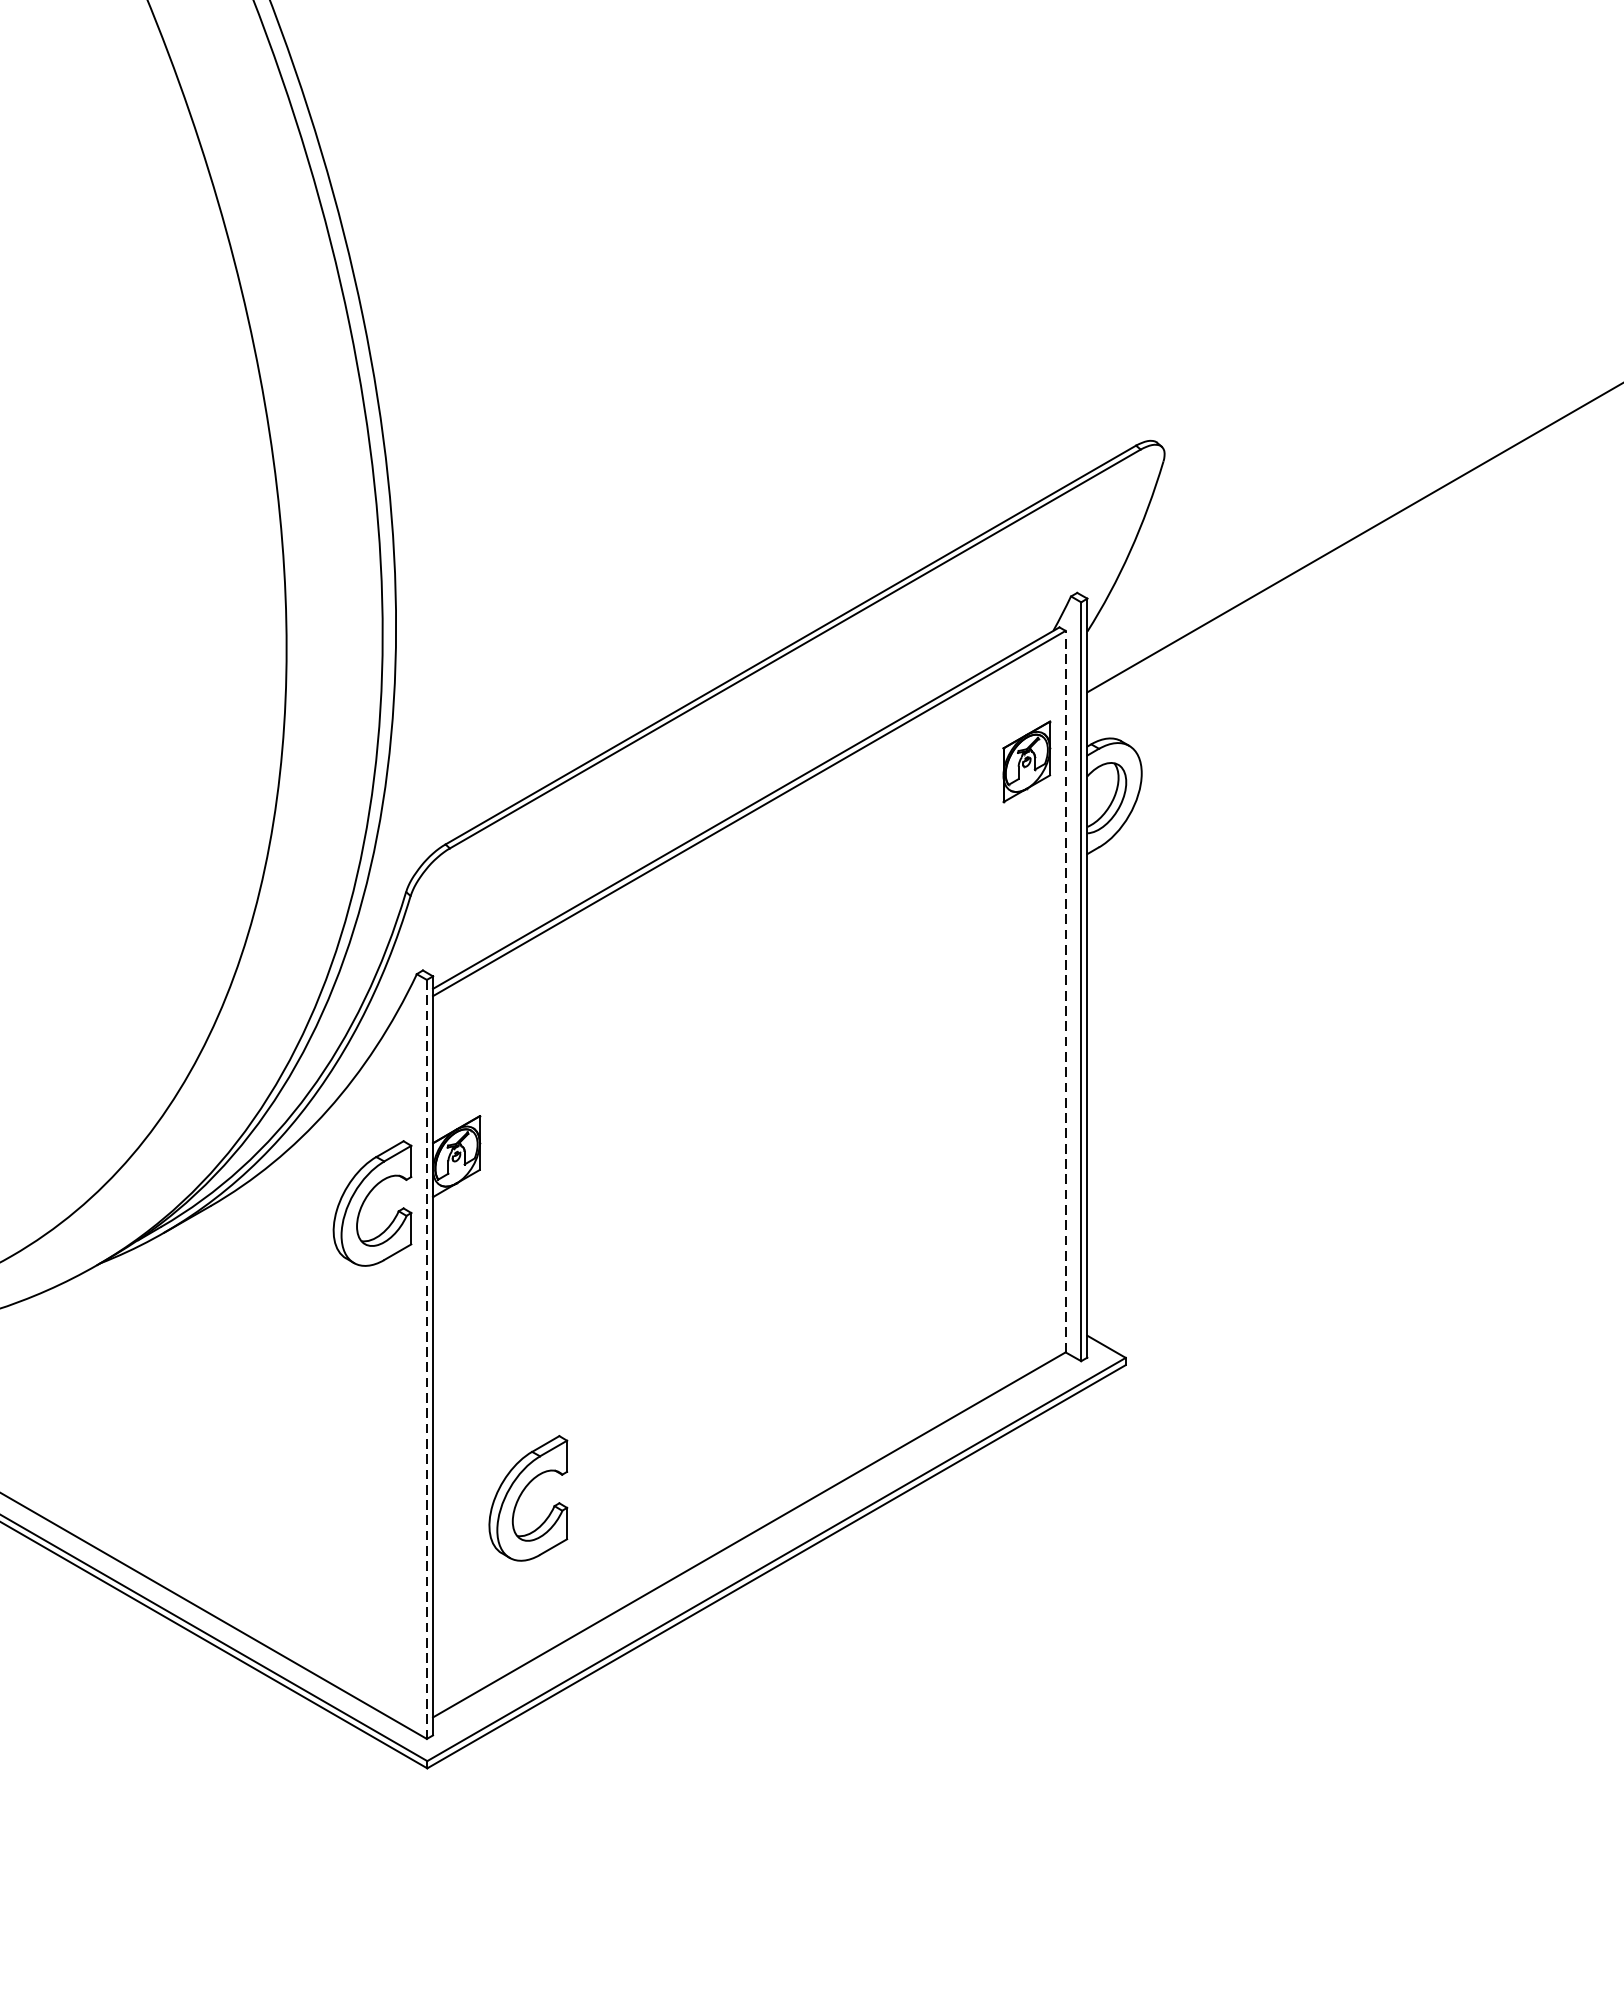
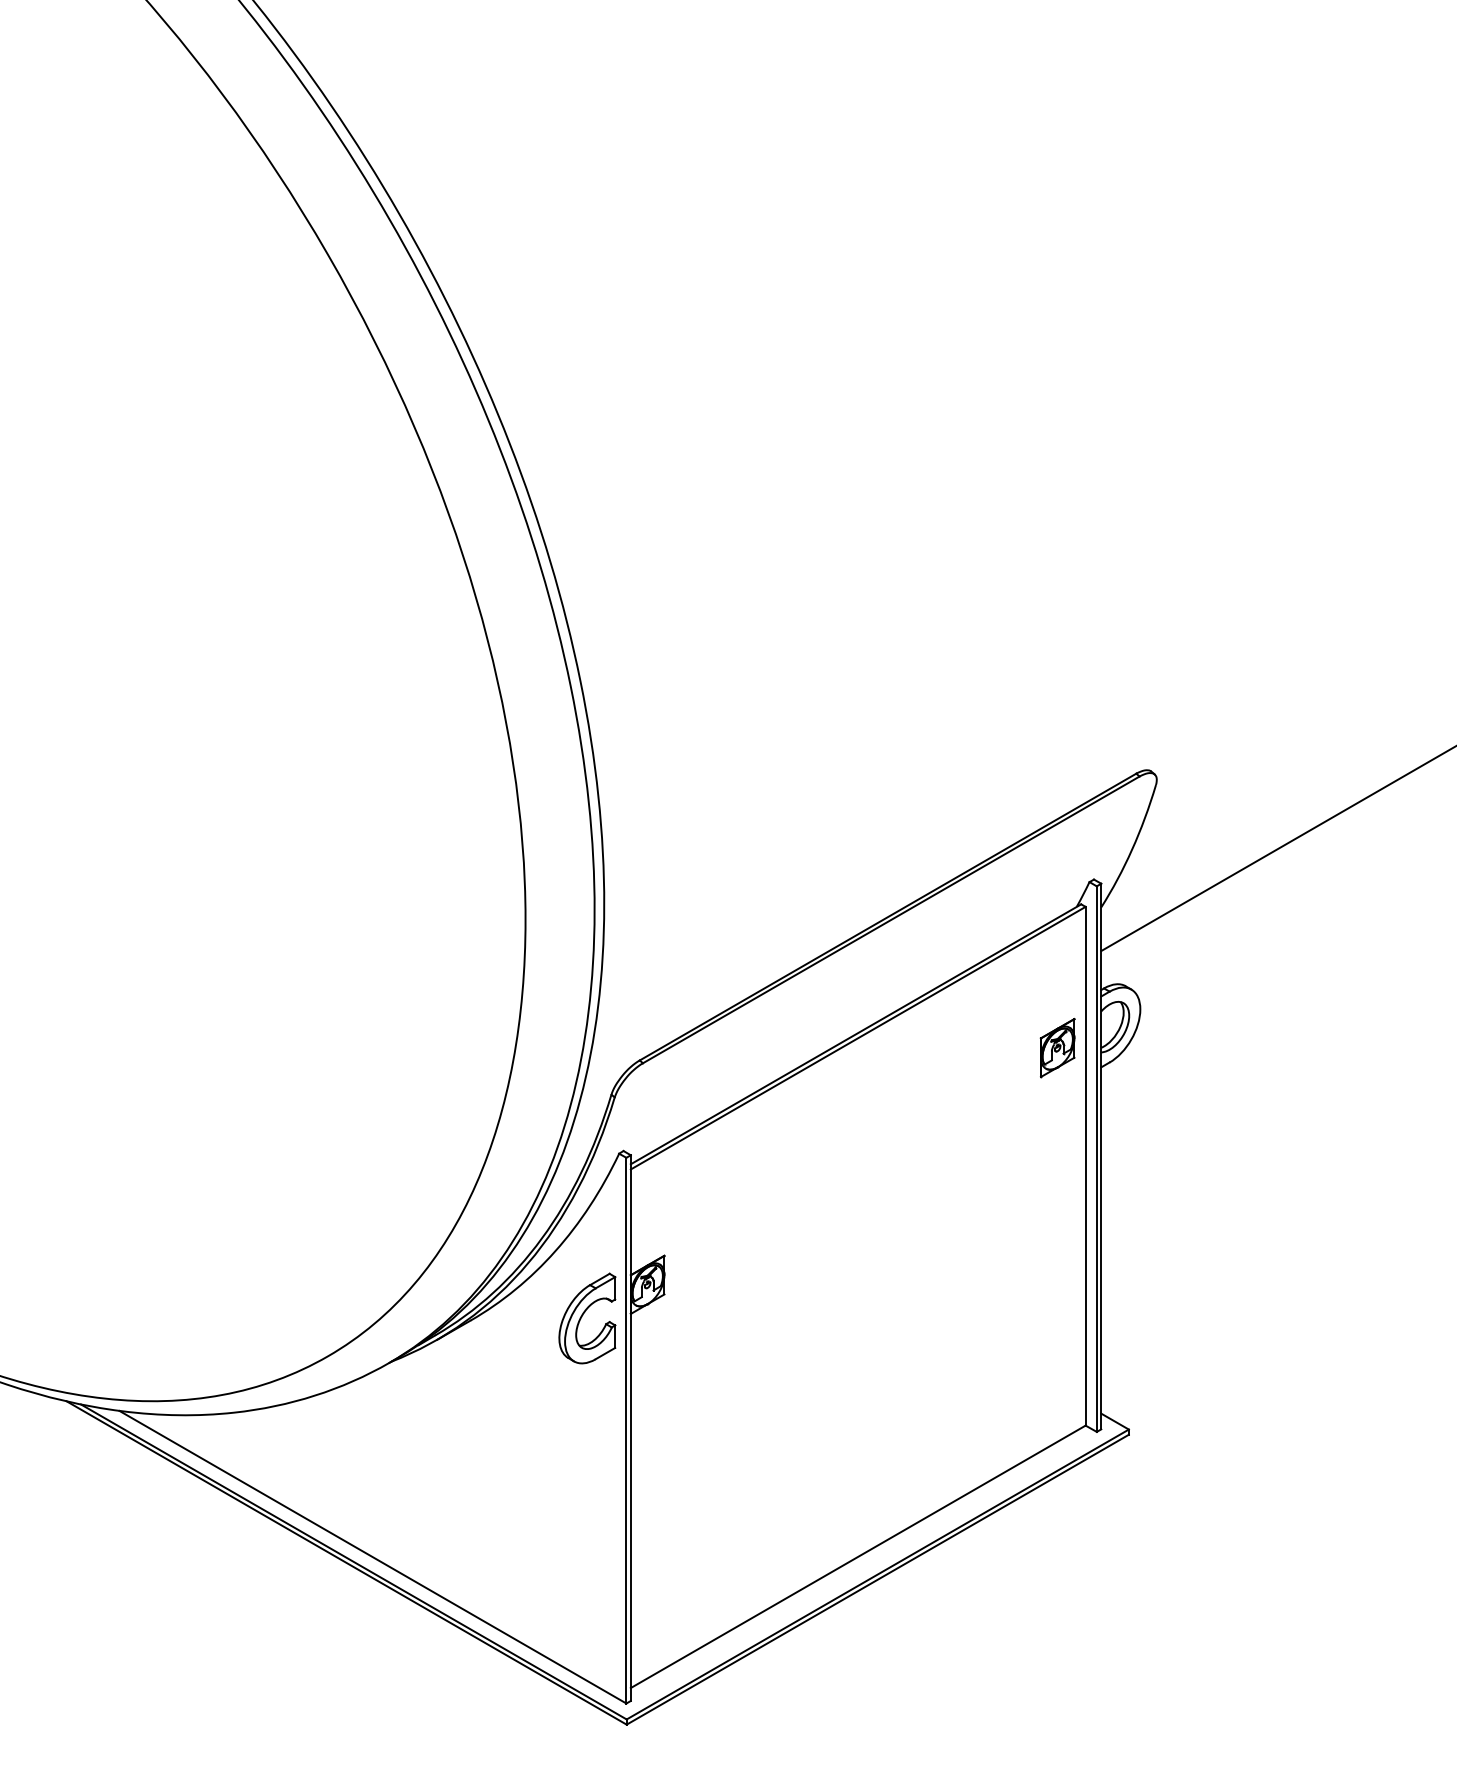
part: (1026, 762) -> (1057, 1048), moved
line: (1065, 990) -> (1085, 1165), dashed -> solid
line: (427, 1359) -> (626, 1430), dashed -> solid
part: (528, 1498) -> (699, 1530), removed

